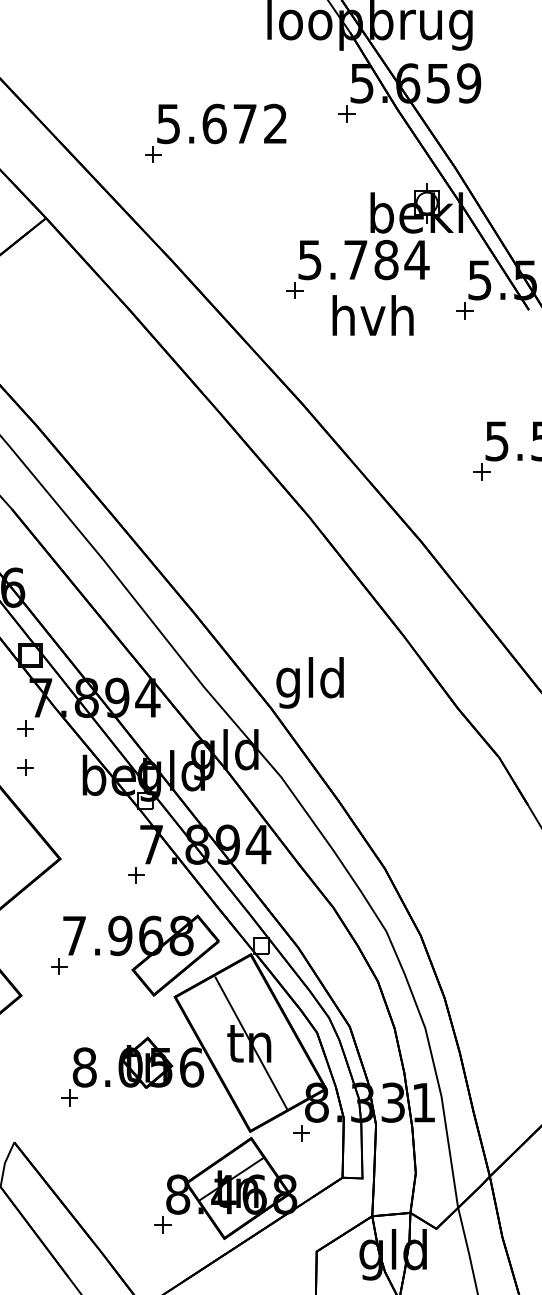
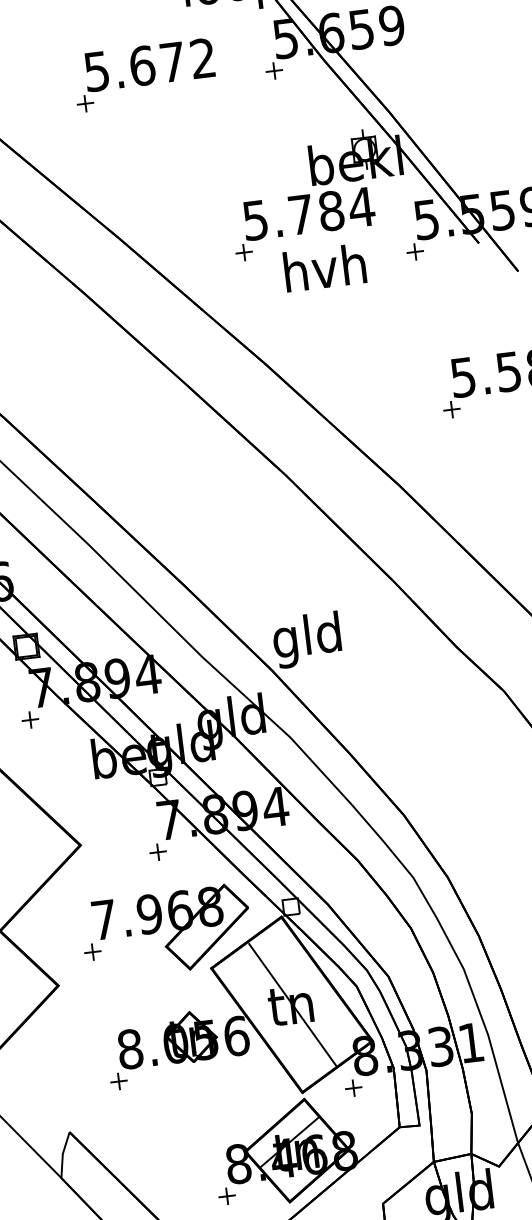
part: (215, 132) -> (144, 74), moved
part: (25, 767) -> (35, 758), removed

